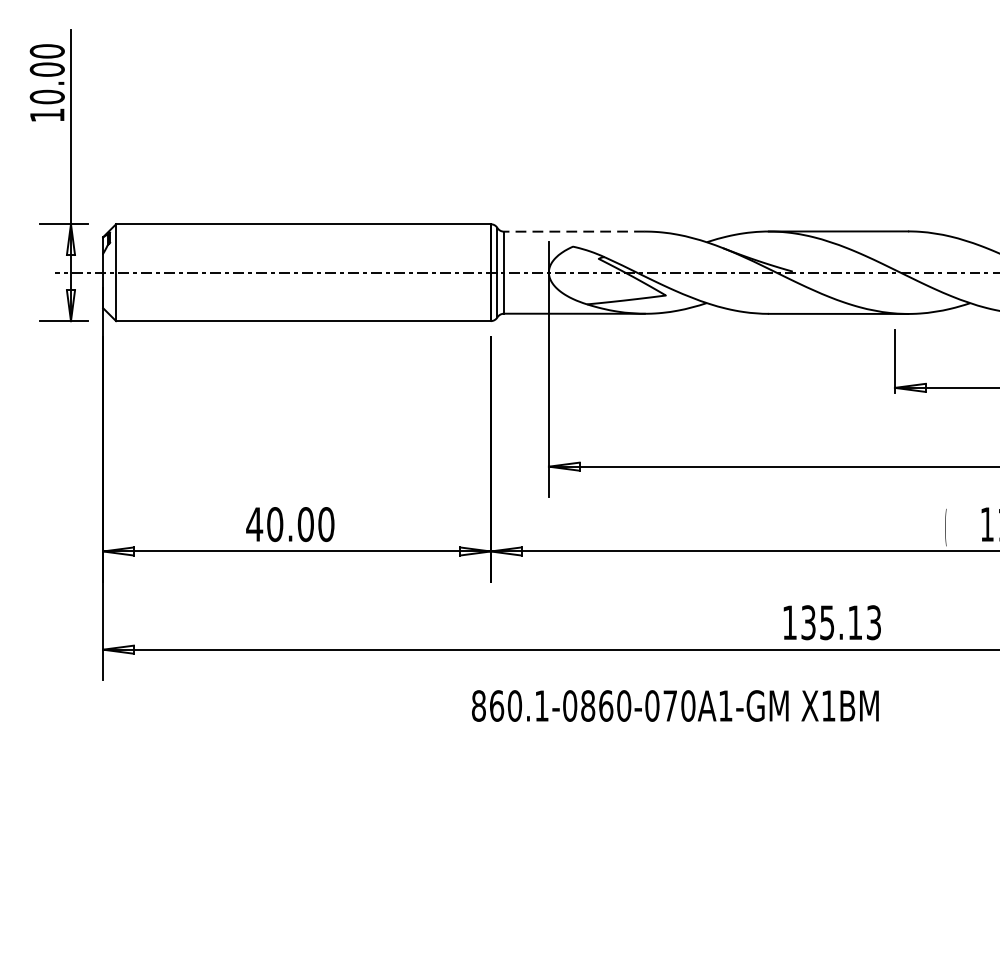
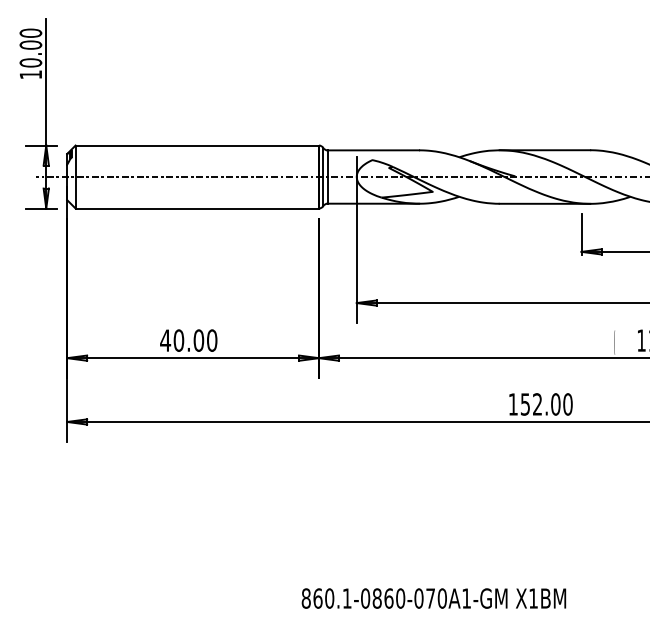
line: (574, 231) -> (373, 150), dashed -> solid
text: (840, 622) -> (546, 404), 135.13 -> 152.00
text: (674, 705) -> (433, 598), moved

